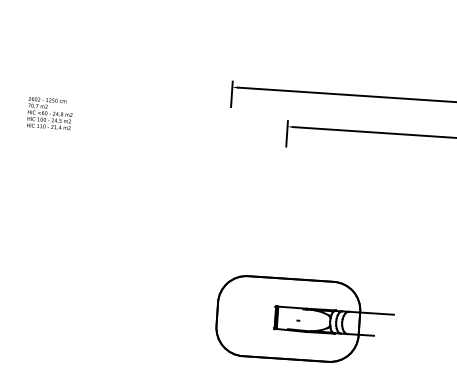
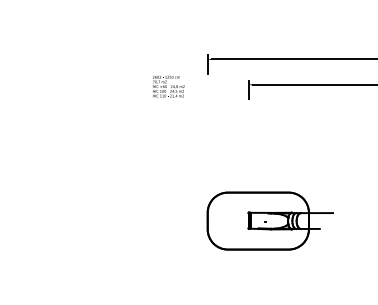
text: (49, 113) -> (168, 86), moved

